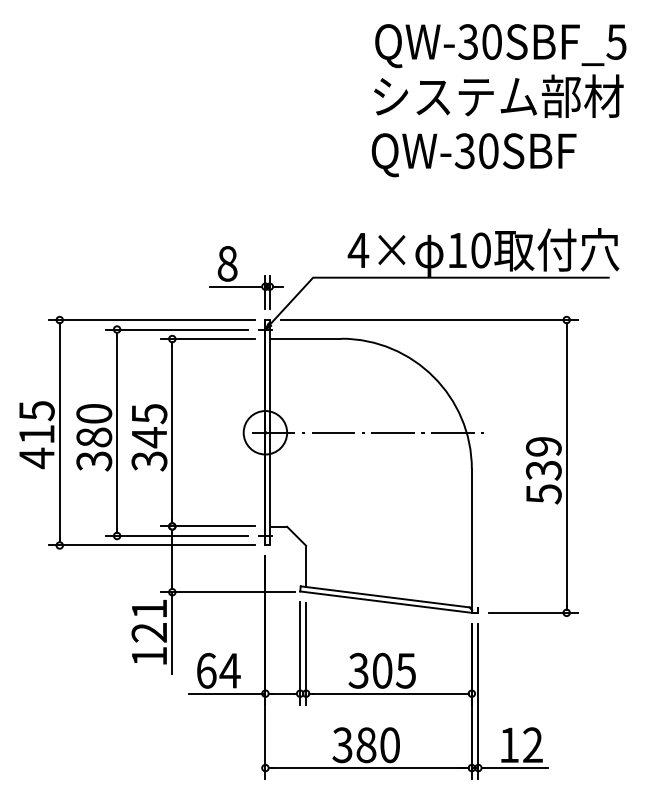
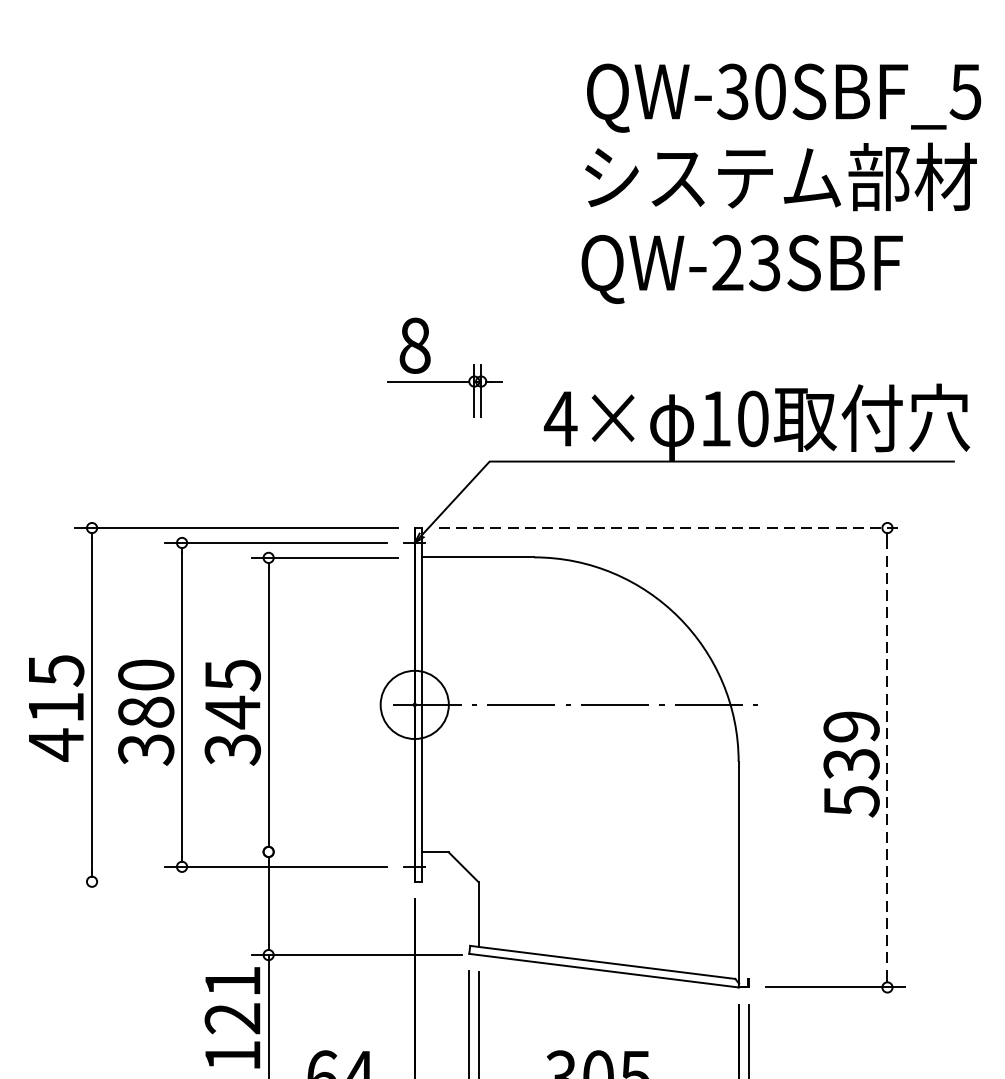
text: (476, 151) -> (745, 263), QW-30SBF -> QW-23SBF
part: (246, 286) -> (444, 381), moved
line: (429, 320) -> (672, 528), solid -> dashed
line: (566, 466) -> (887, 757), solid -> dashed
line: (207, 526) -> (323, 851), removed
line: (151, 545) -> (236, 881), removed

